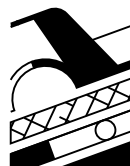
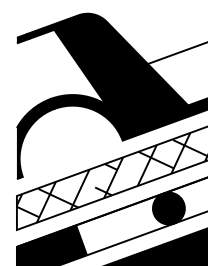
fill: (22, 86) -> (35, 138), added
fill: (105, 130) -> (168, 209), added

